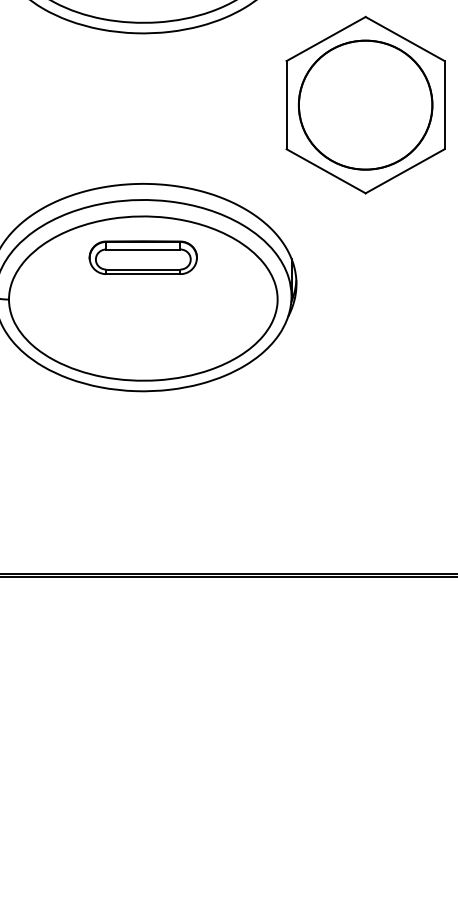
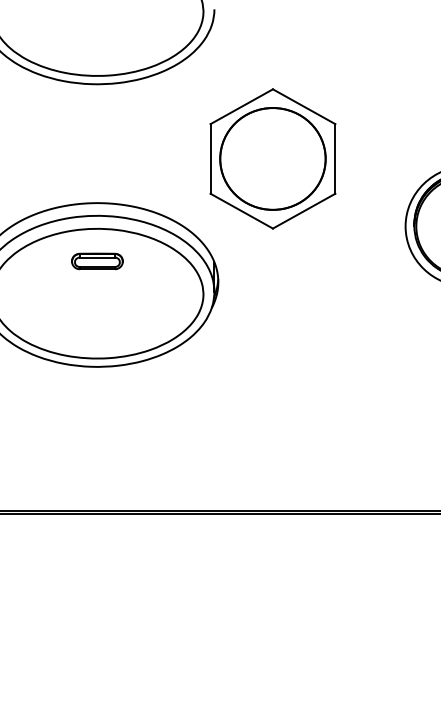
part: (365, 104) -> (272, 158), moved
part: (143, 257) -> (97, 261), size x0.6

